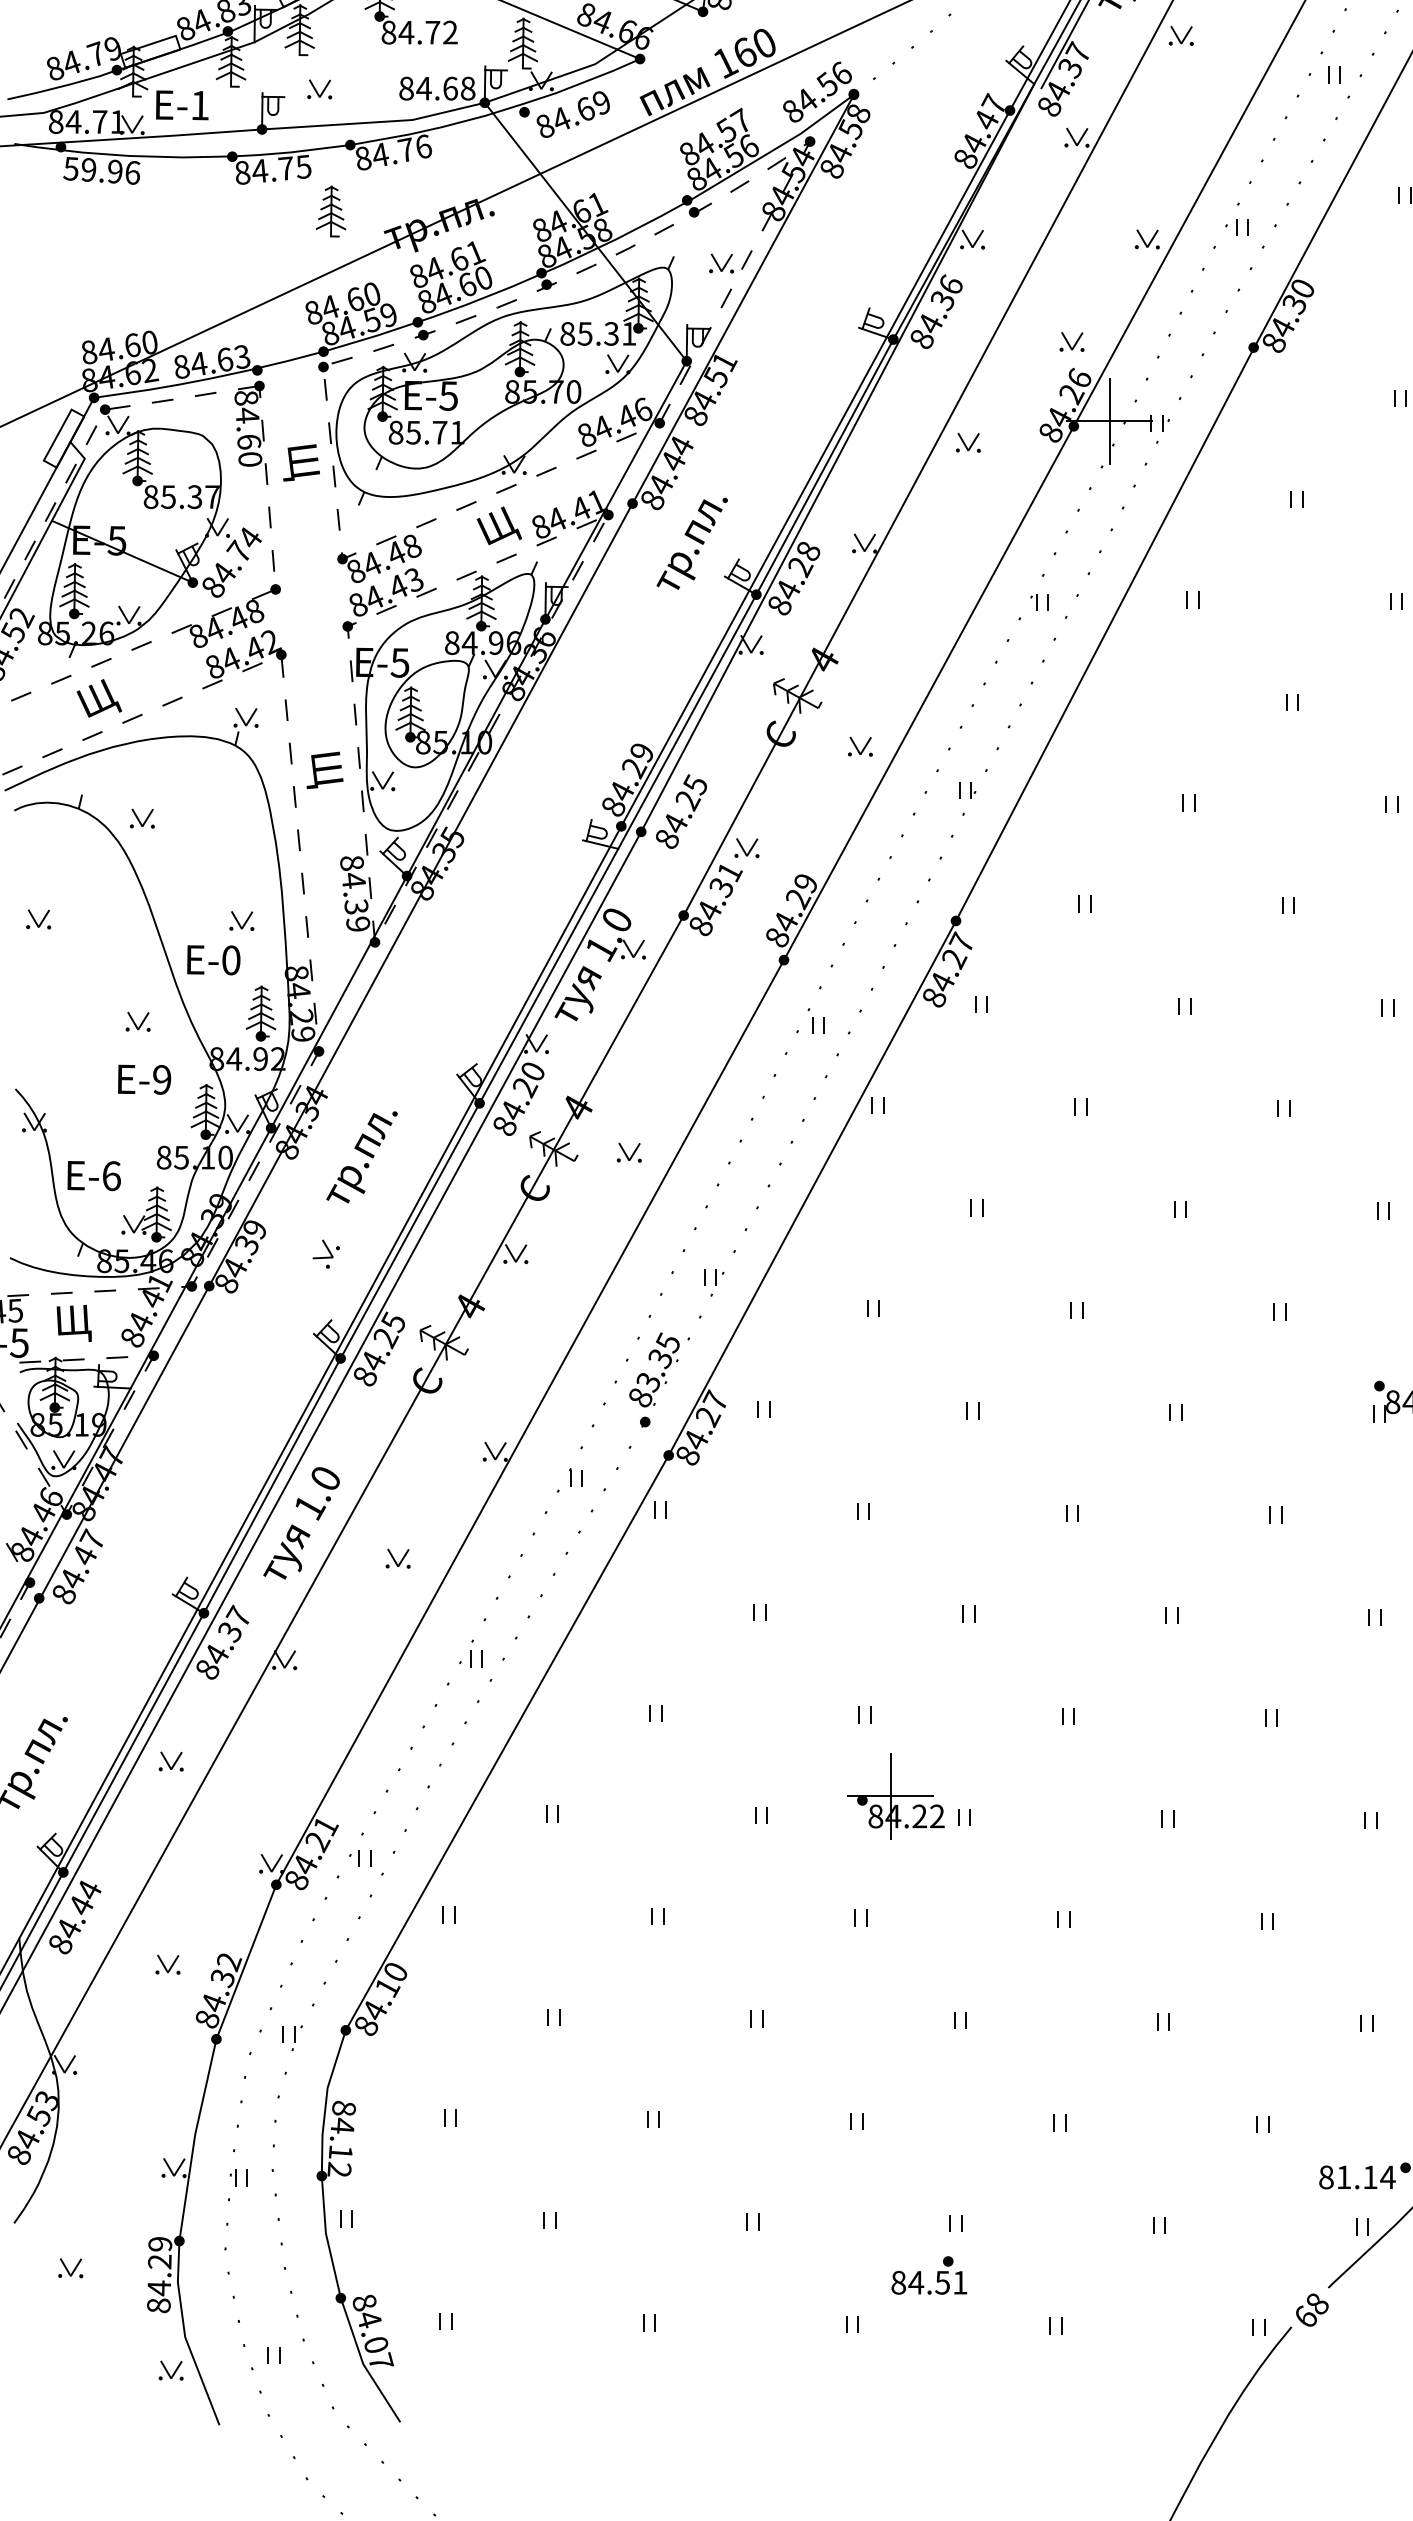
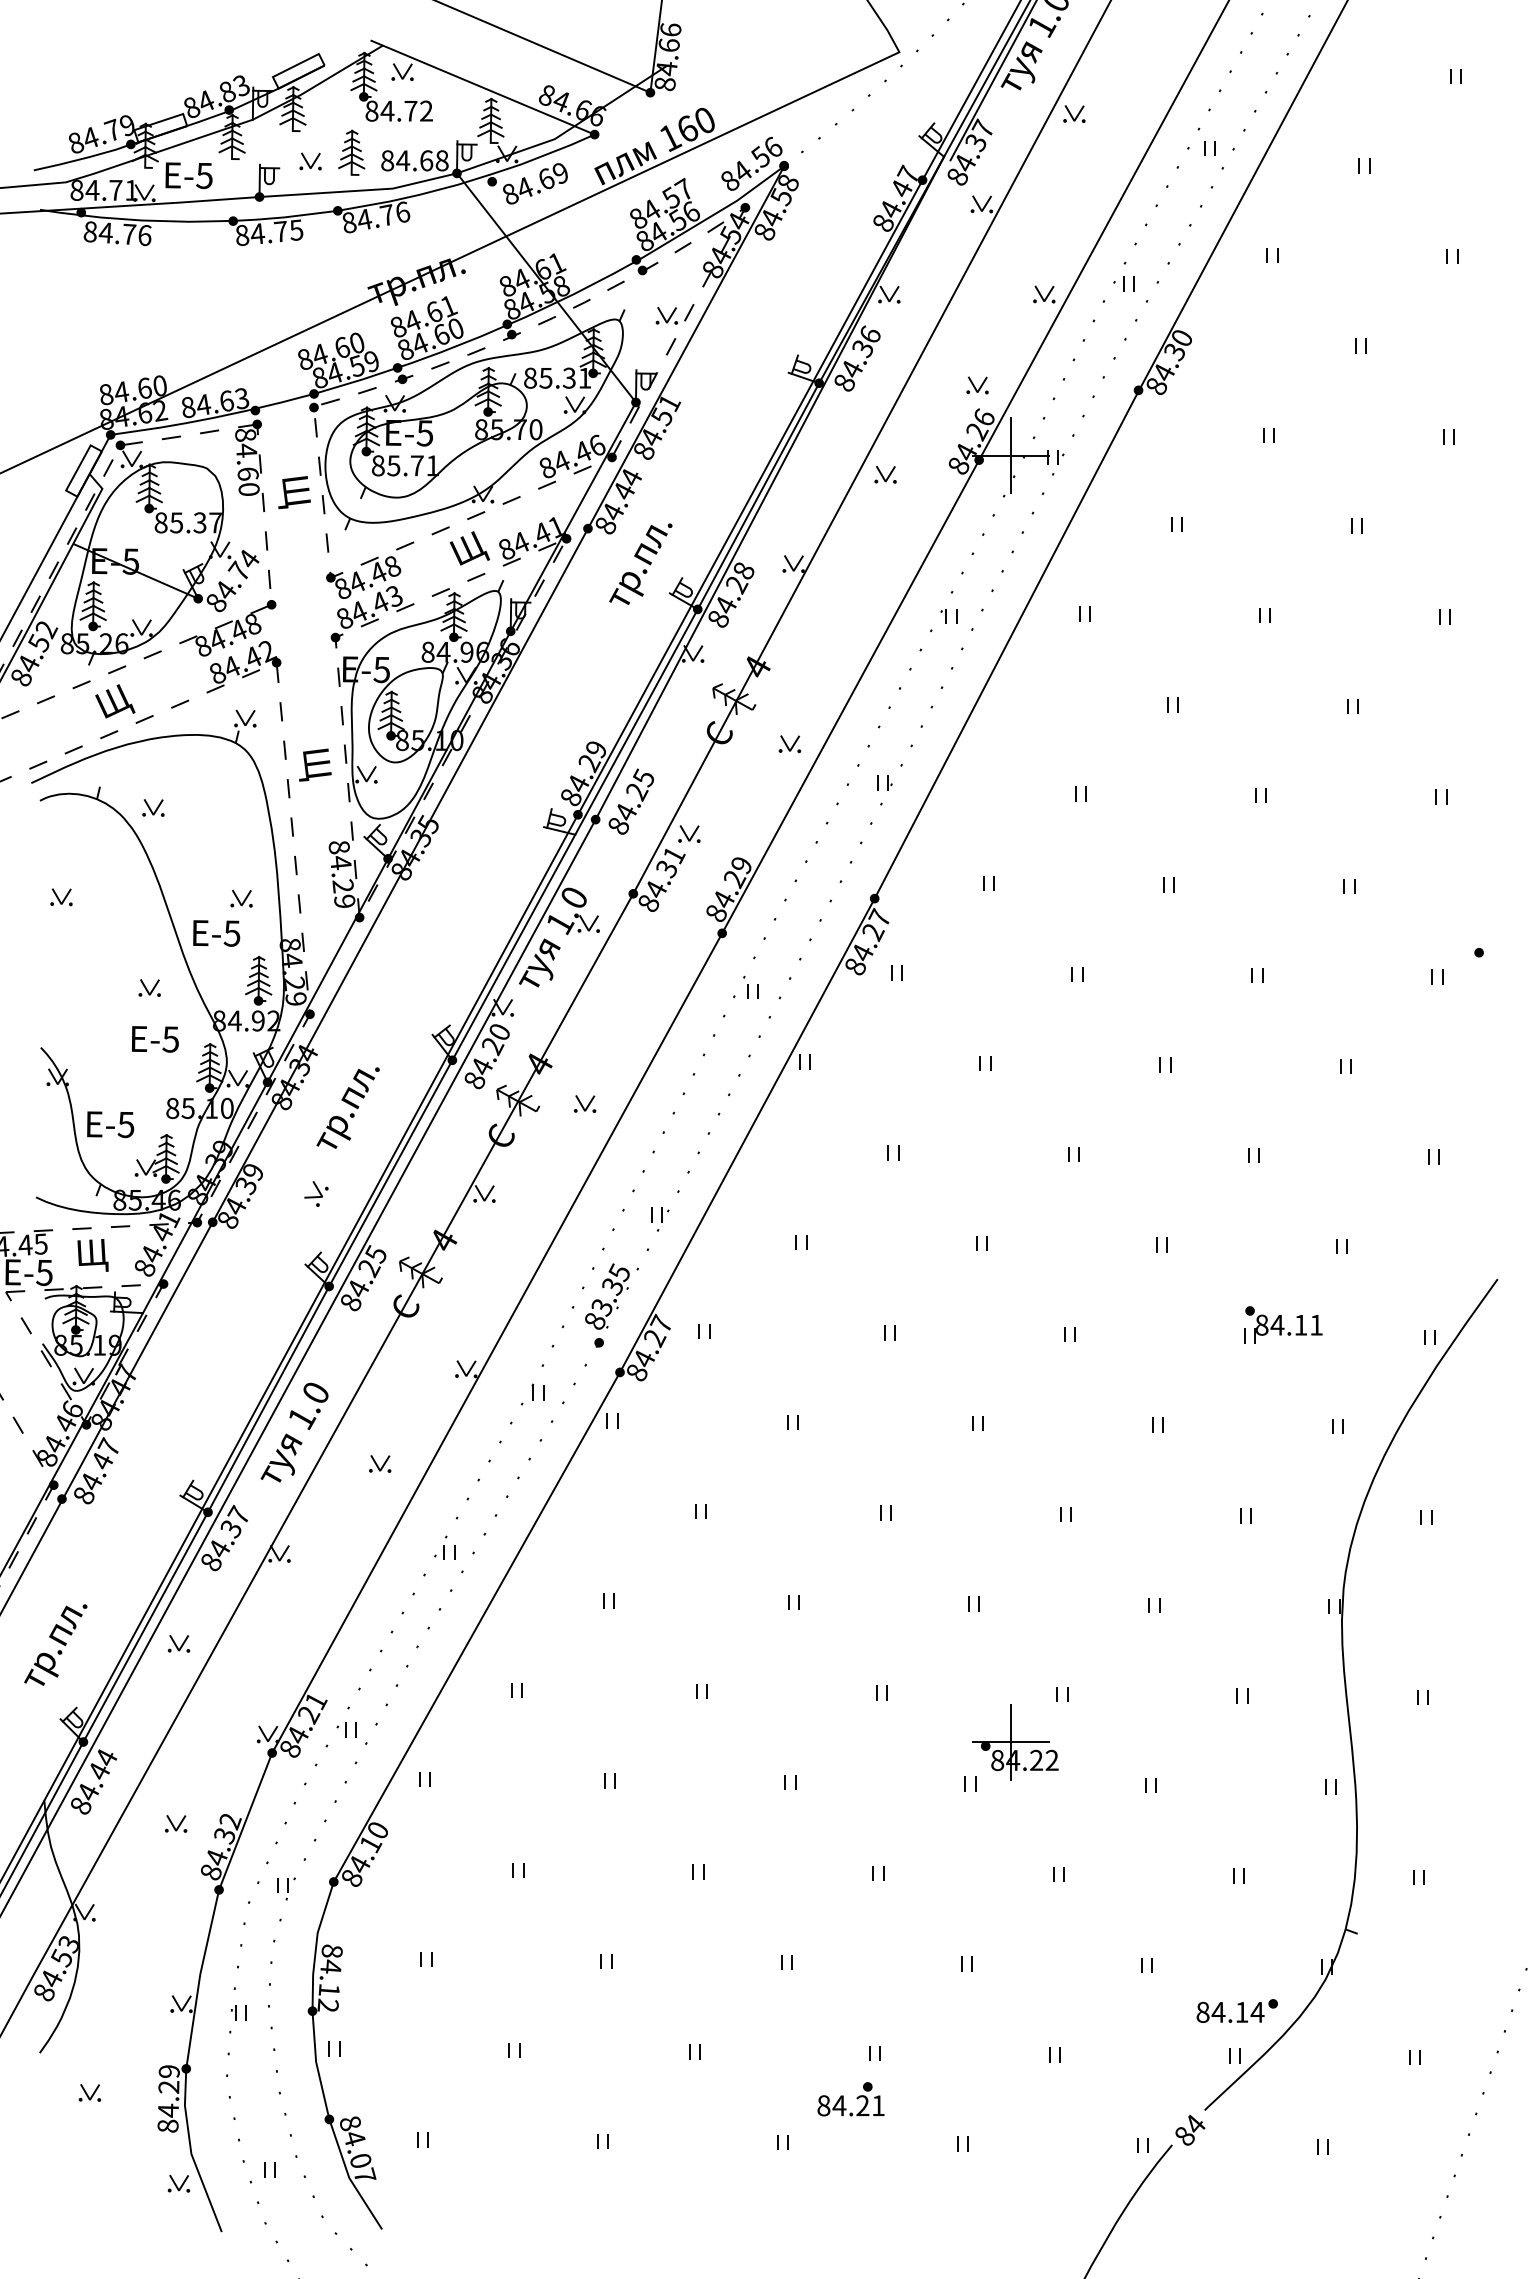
text: (199, 106) -> (204, 176), -1 -> -5
text: (92, 169) -> (109, 232), 59.96 -> 84.76
part: (330, 211) -> (351, 152), moved
text: (355, 907) -> (342, 886), 84.39 -> 84.29
text: (230, 960) -> (231, 933), -0 -> -5
text: (161, 1079) -> (170, 1039), -9 -> -5
text: (110, 1175) -> (125, 1124), -6 -> -5
part: (896, 1796) -> (1015, 1742), moved
text: (1343, 2177) -> (1218, 2012), 81.14 -> 84.14
text: (942, 2282) -> (862, 2105), 84.51 -> 84.21
text: (1312, 2309) -> (1190, 2129), 68 -> 84

